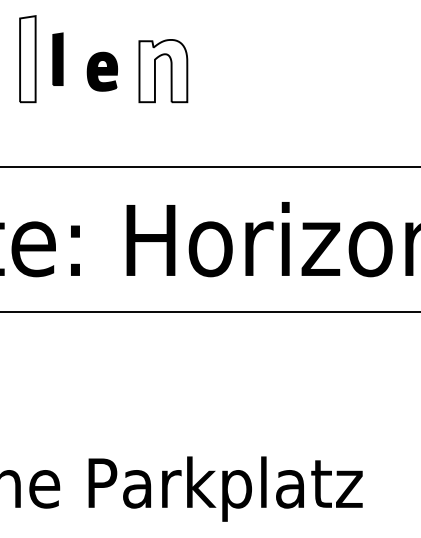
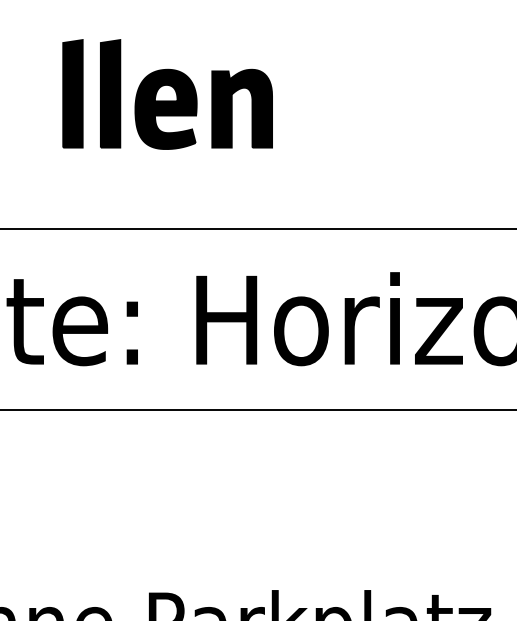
fill: (27, 59) -> (72, 94), added
part: (57, 59) -> (109, 94), size x1.67
fill: (163, 70) -> (242, 107), added
part: (102, 71) -> (166, 109), size x1.67

